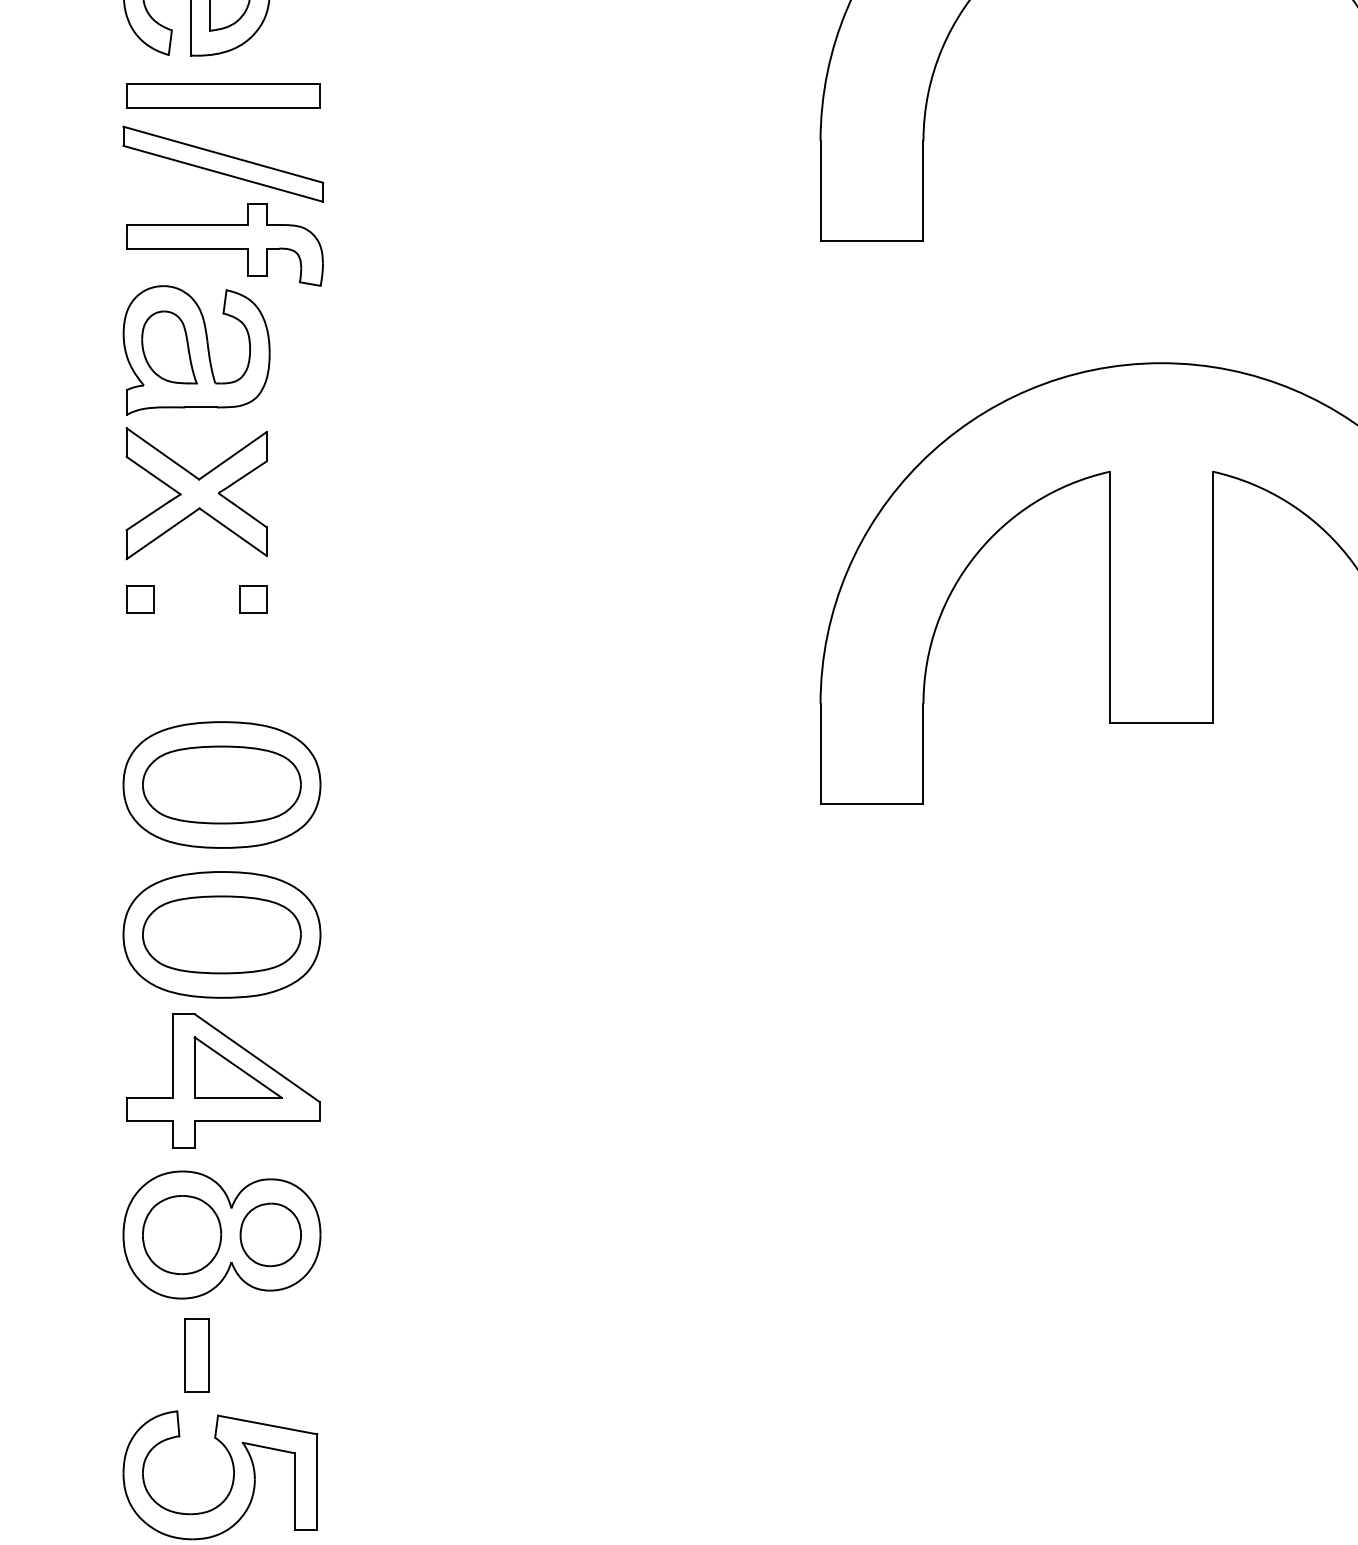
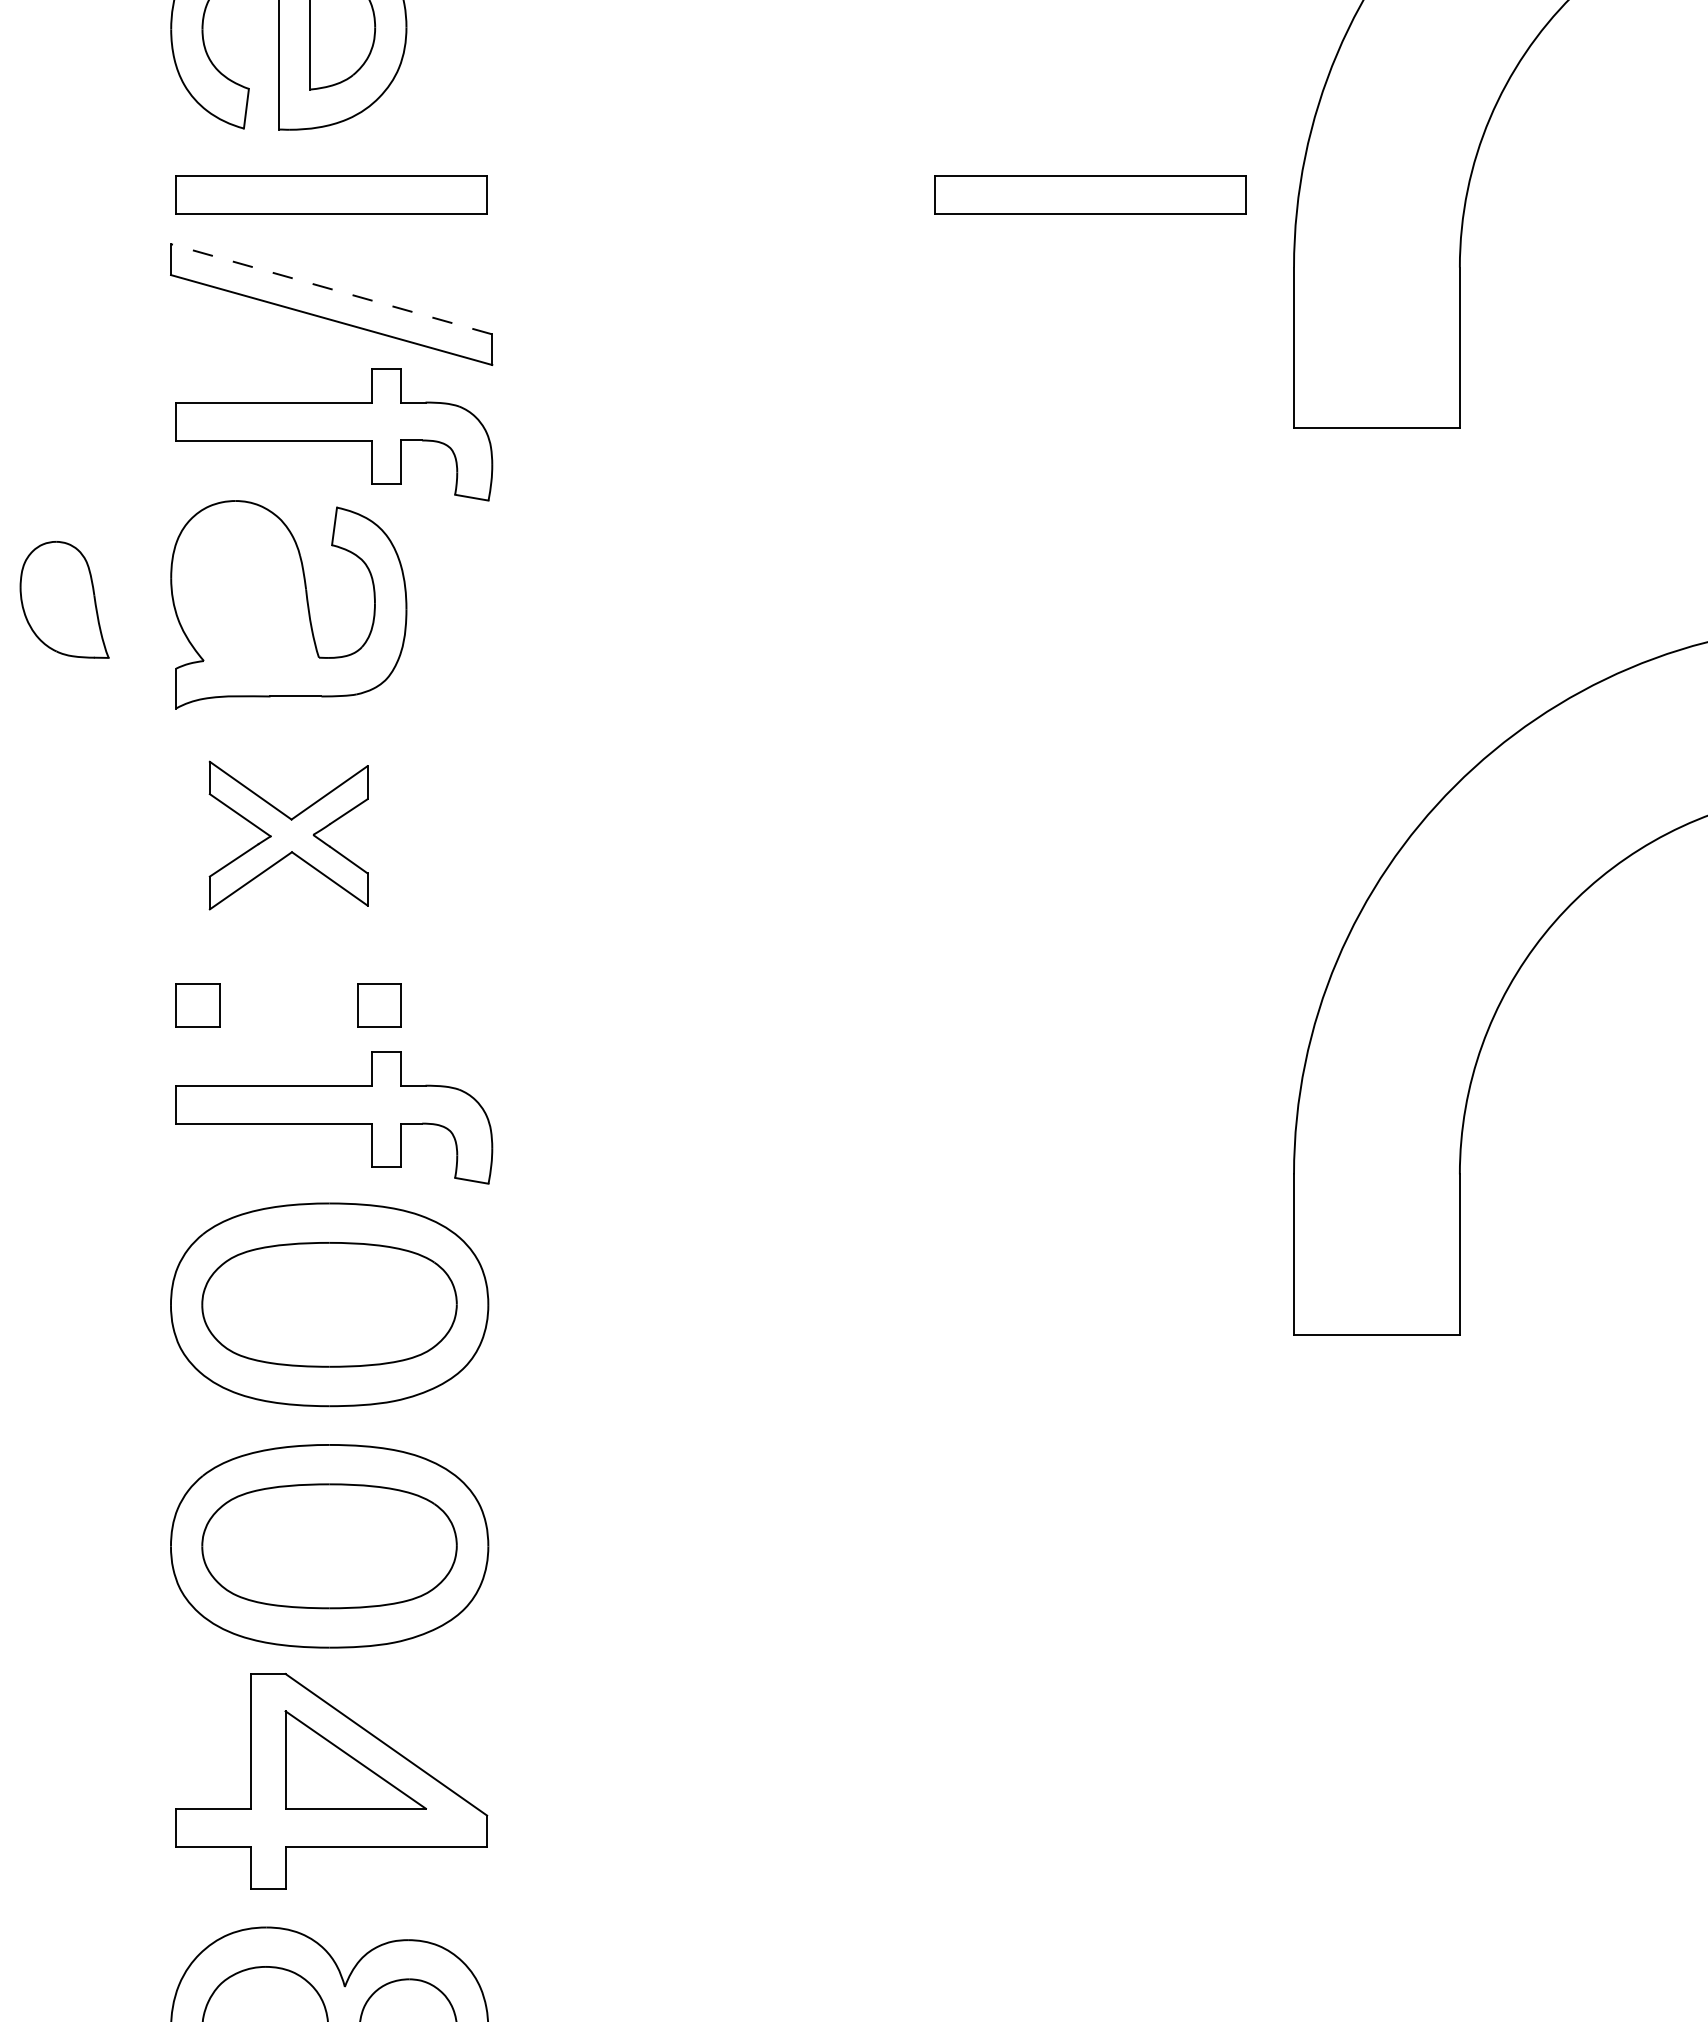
part: (694, 95) -> (1090, 193), added
line: (223, 154) -> (332, 288), solid -> dashed
part: (169, 347) -> (64, 599), moved
part: (196, 493) -> (288, 835), size x0.7
part: (224, 668) -> (333, 1117), added

